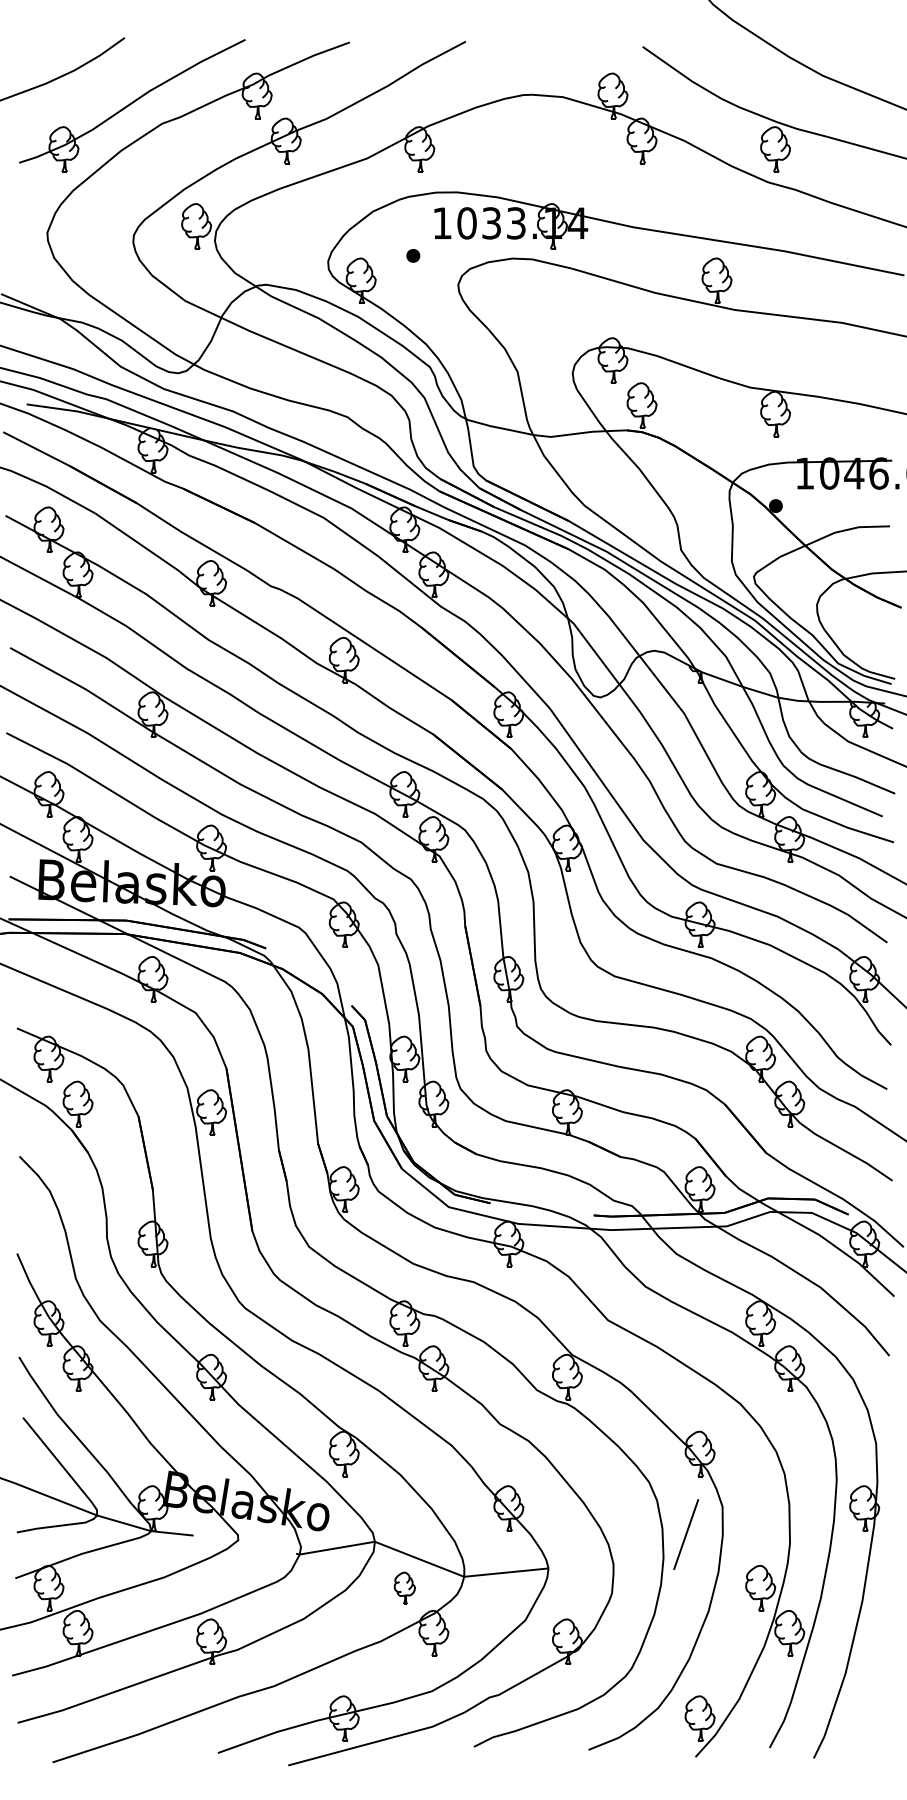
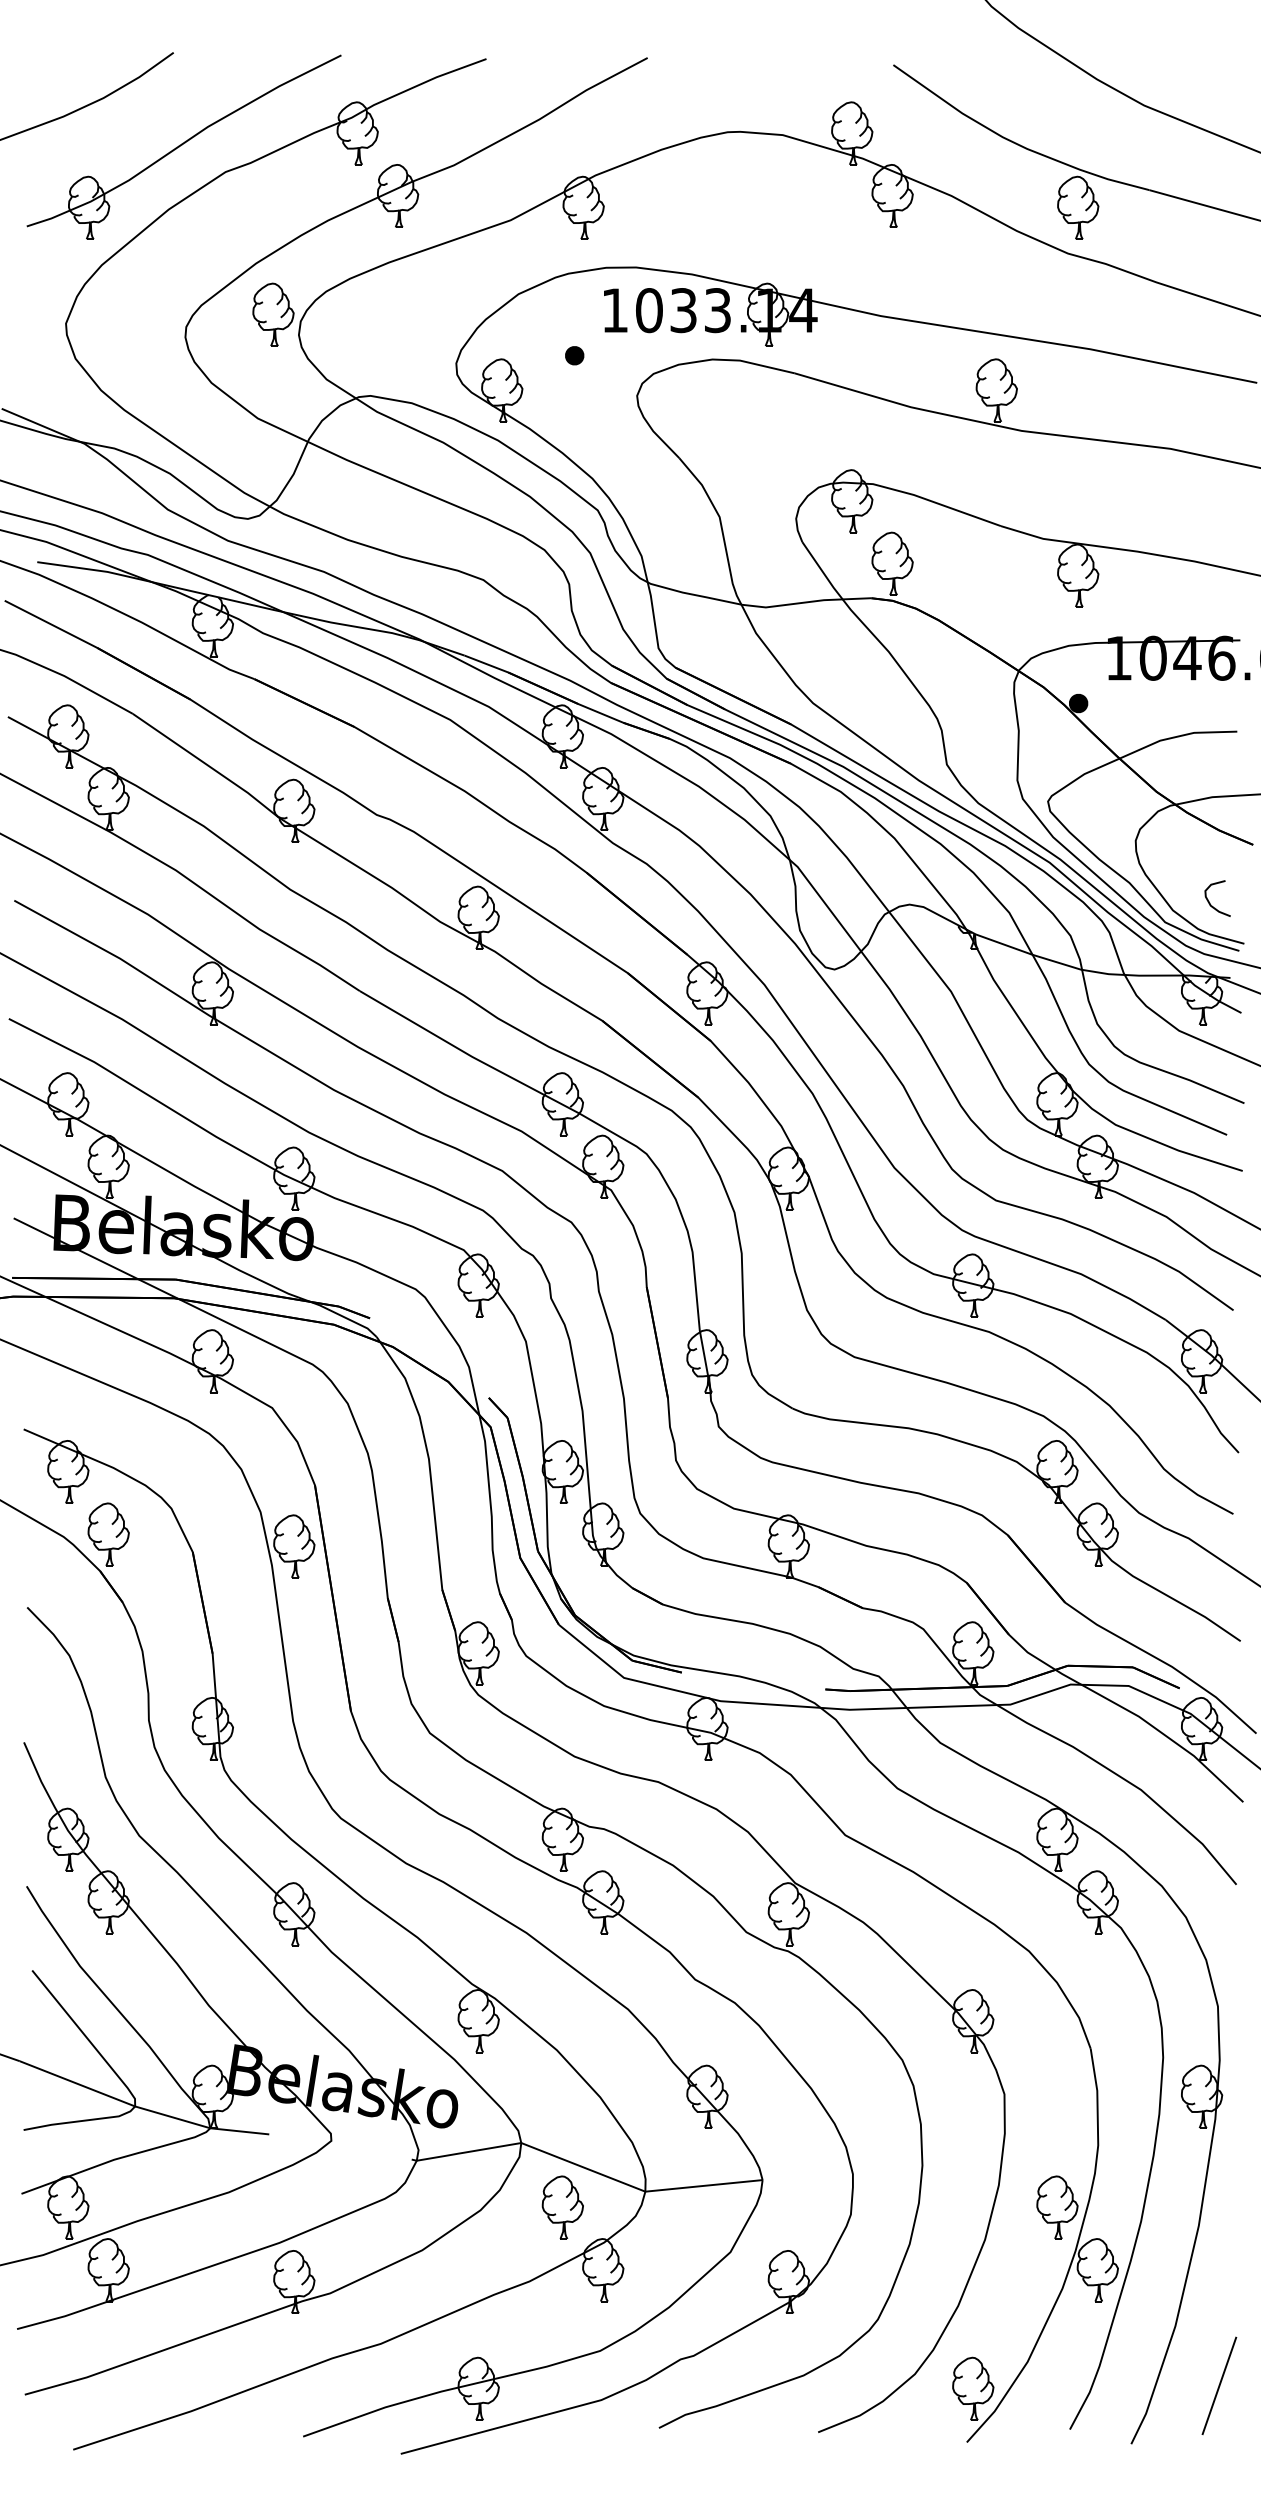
curve: (870, 648) -> (1210, 901), added
line: (686, 1534) -> (1219, 2385), moved
part: (404, 1588) -> (562, 2207), size x1.43

